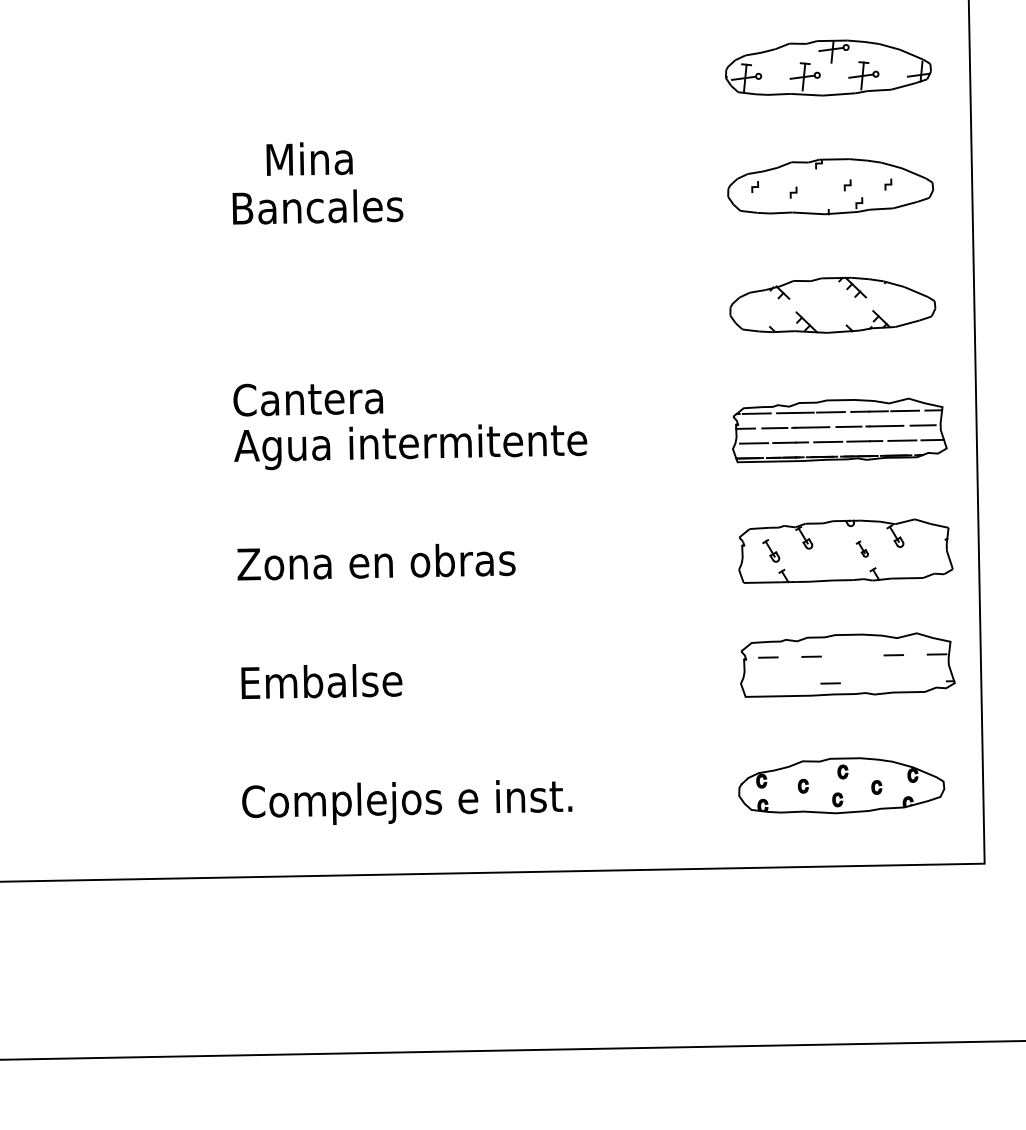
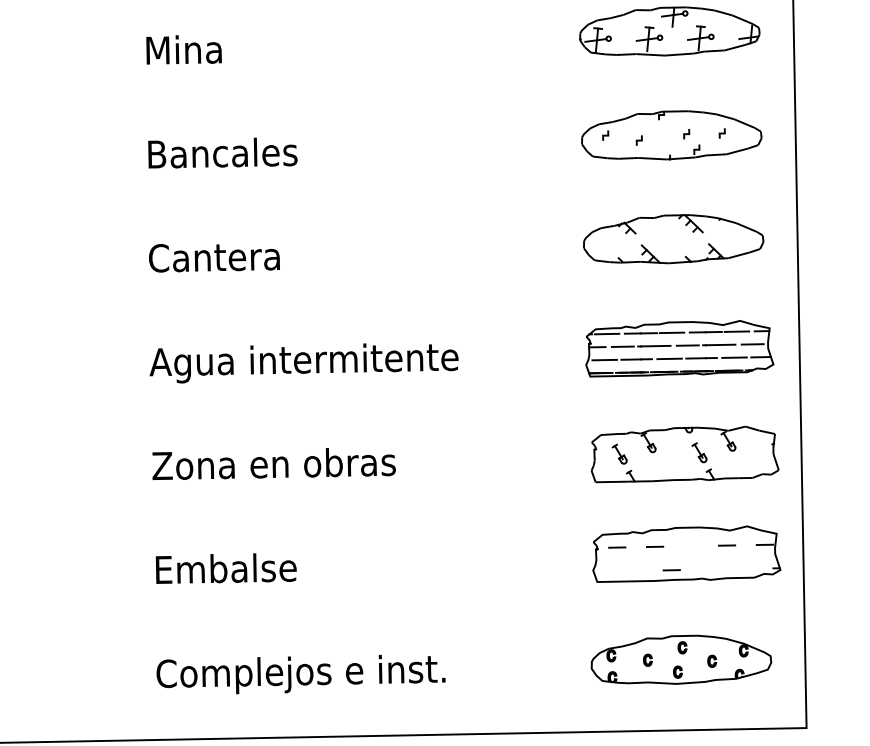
text: (309, 158) -> (183, 49), moved
text: (308, 399) -> (214, 257), moved
part: (862, 548) -> (699, 452), size x1.43

